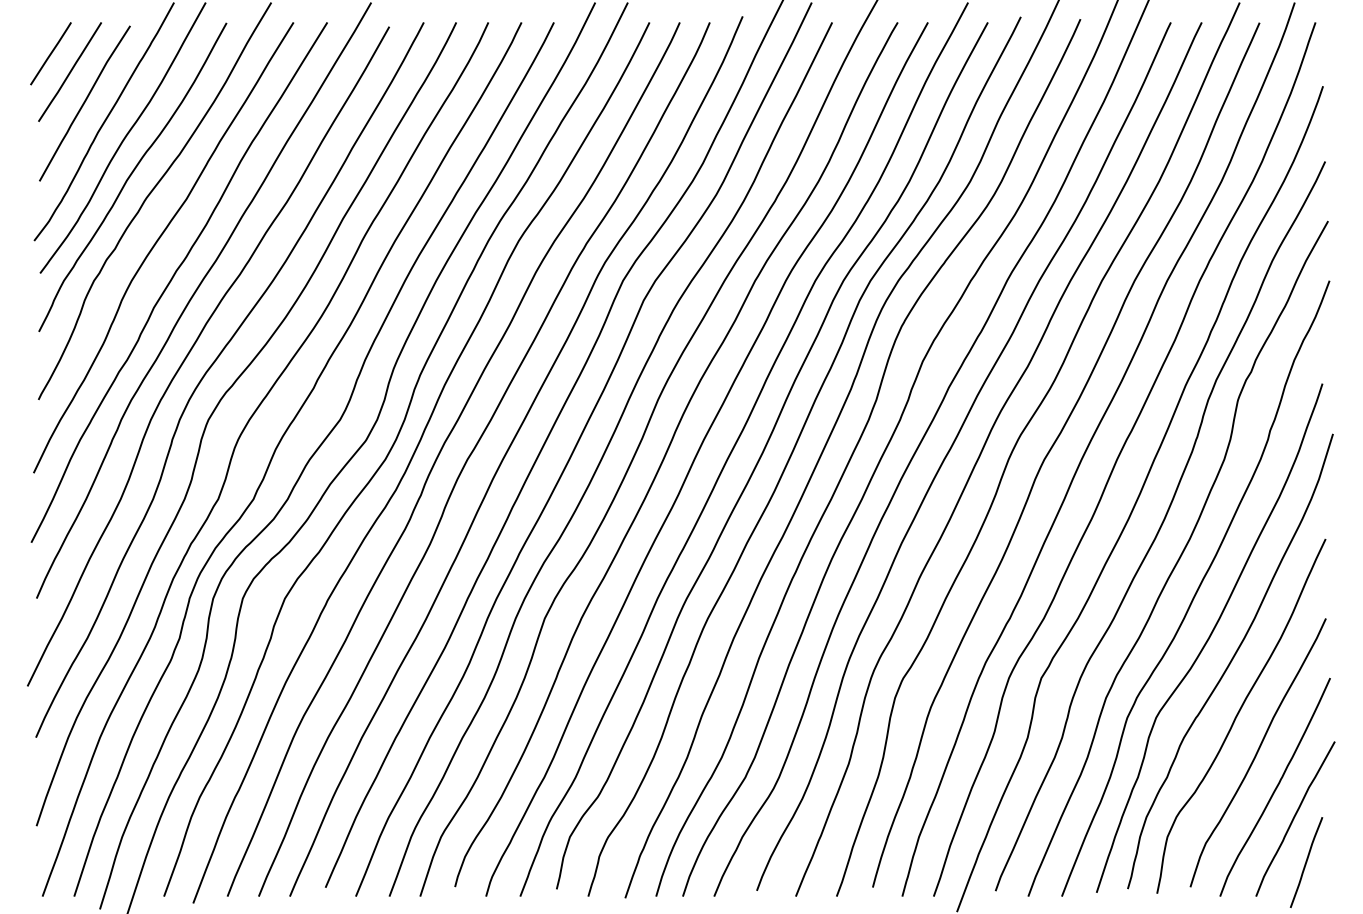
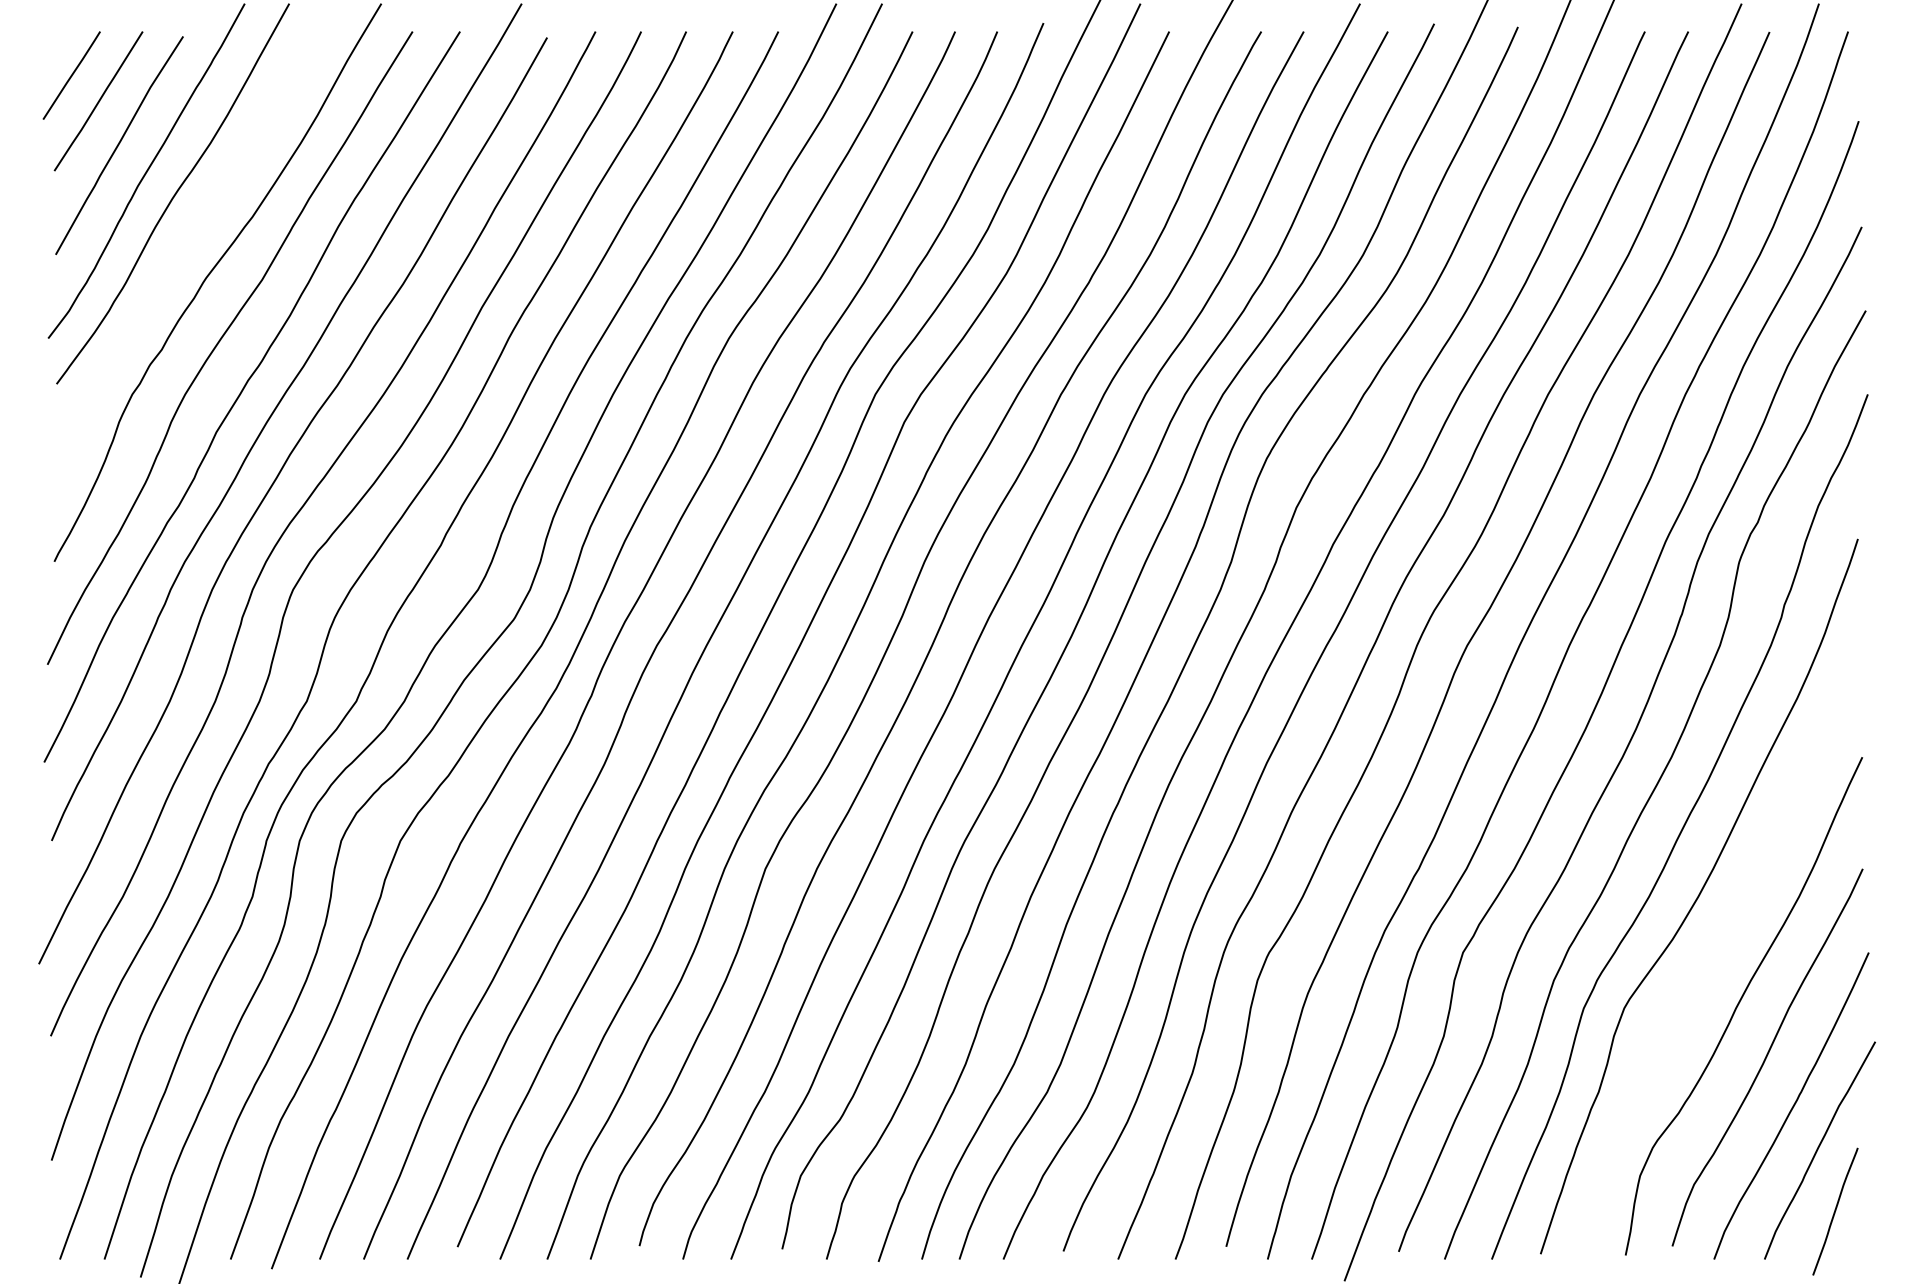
curve: (130, 176) -> (183, 248), removed
curve: (1230, 660) -> (1728, 928), removed

